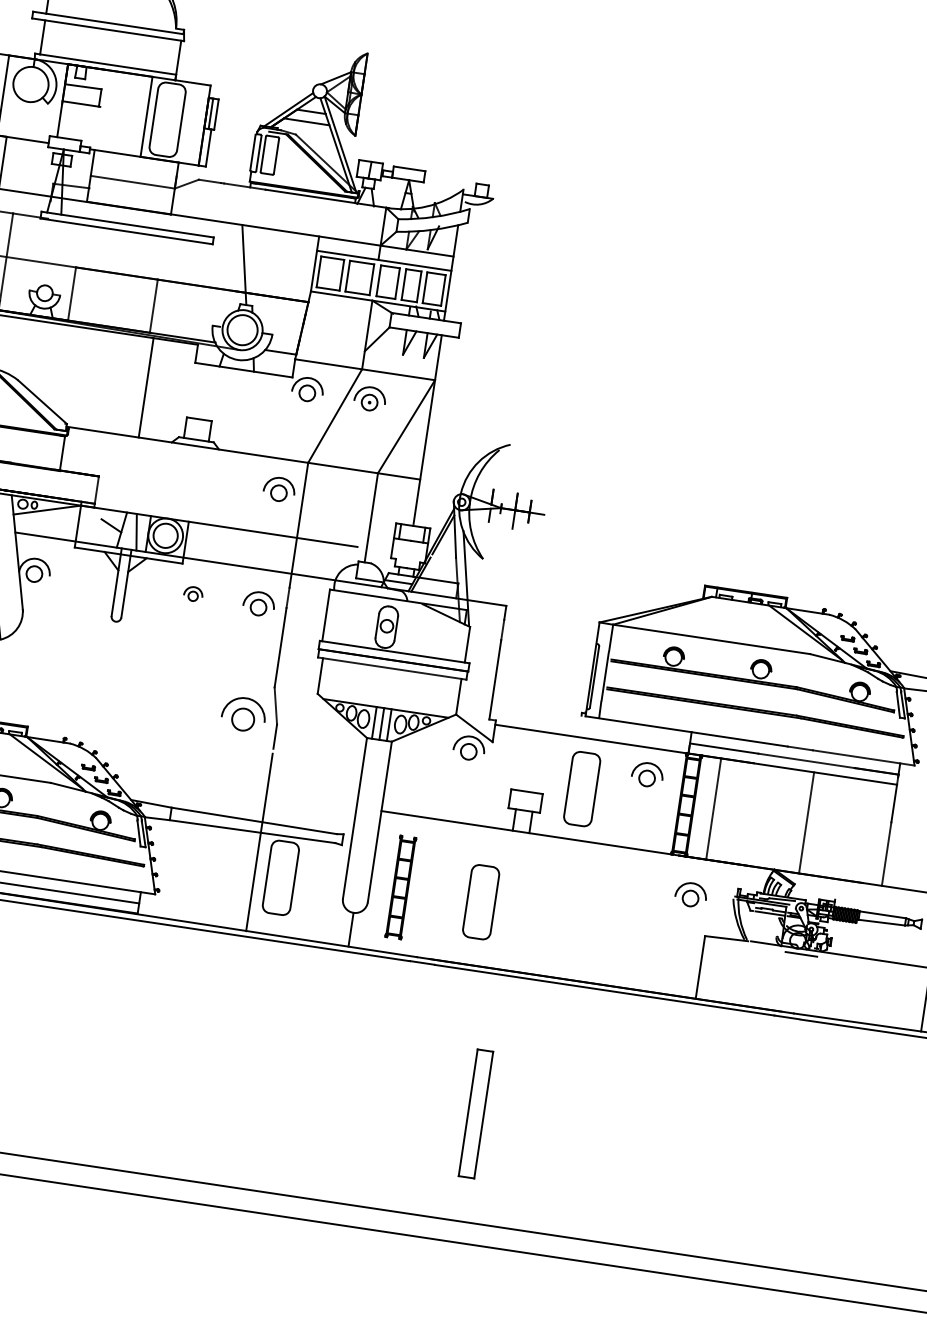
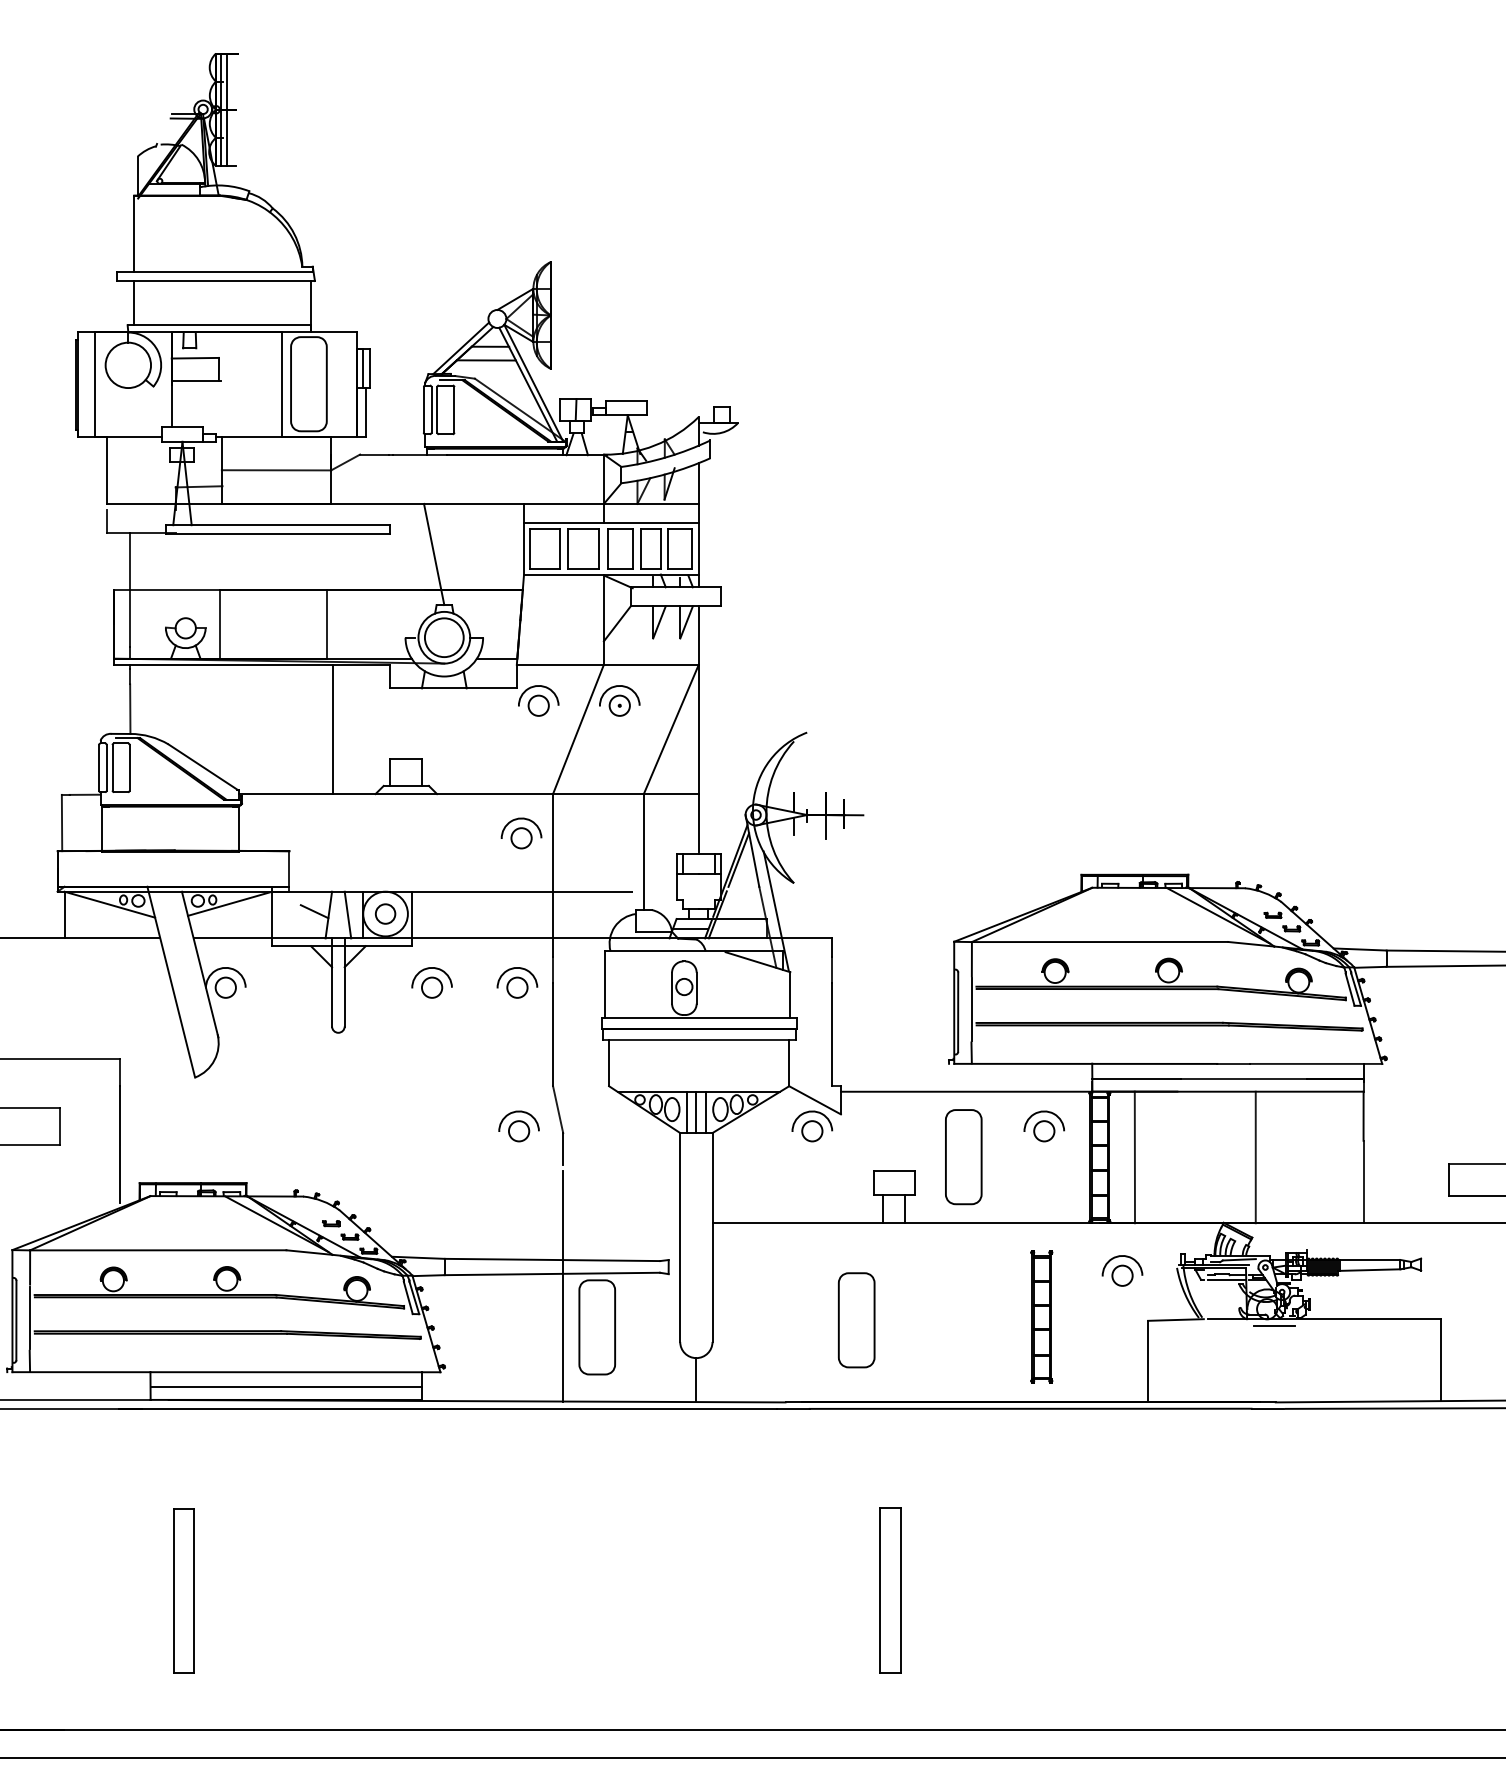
circle: (165, 535) -> (385, 913), size x0.62
part: (193, 593) -> (431, 982), size x1.67
part: (243, 714) -> (518, 1126), size x0.71
part: (400, 887) -> (1041, 1316), moved

